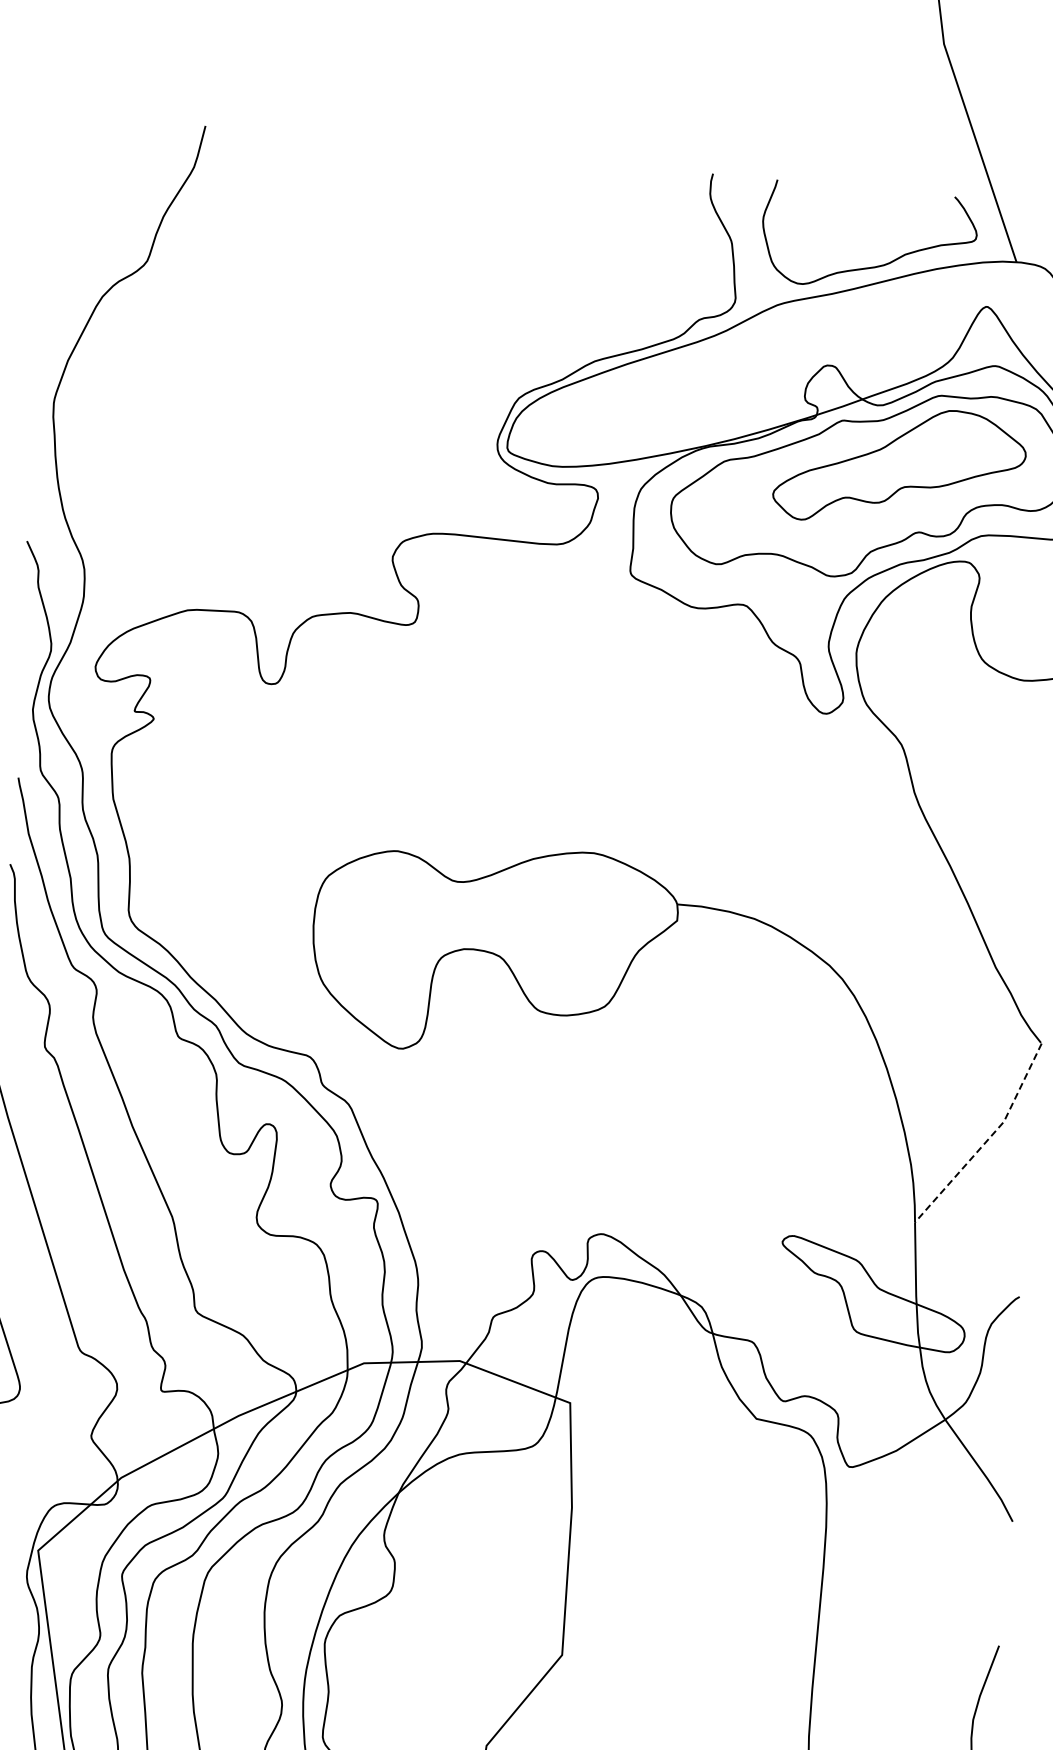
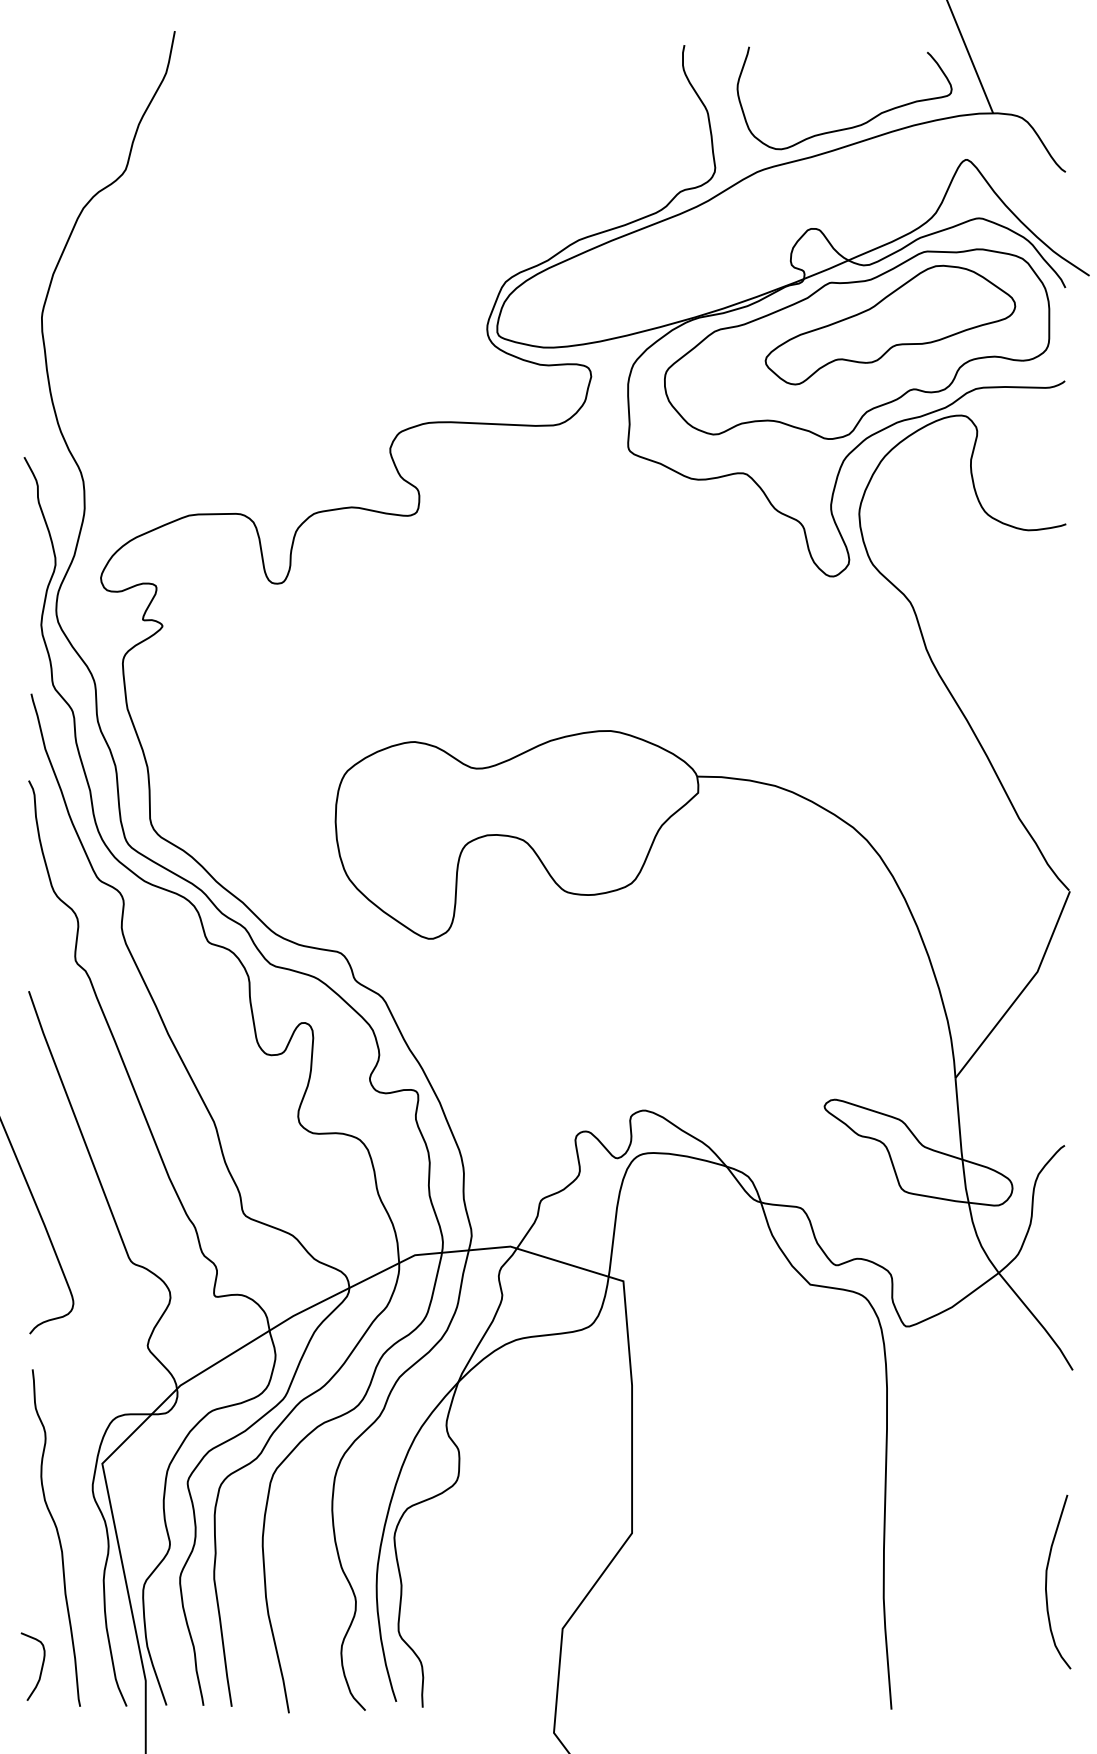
line: (987, 1139) -> (1022, 990), dashed -> solid

